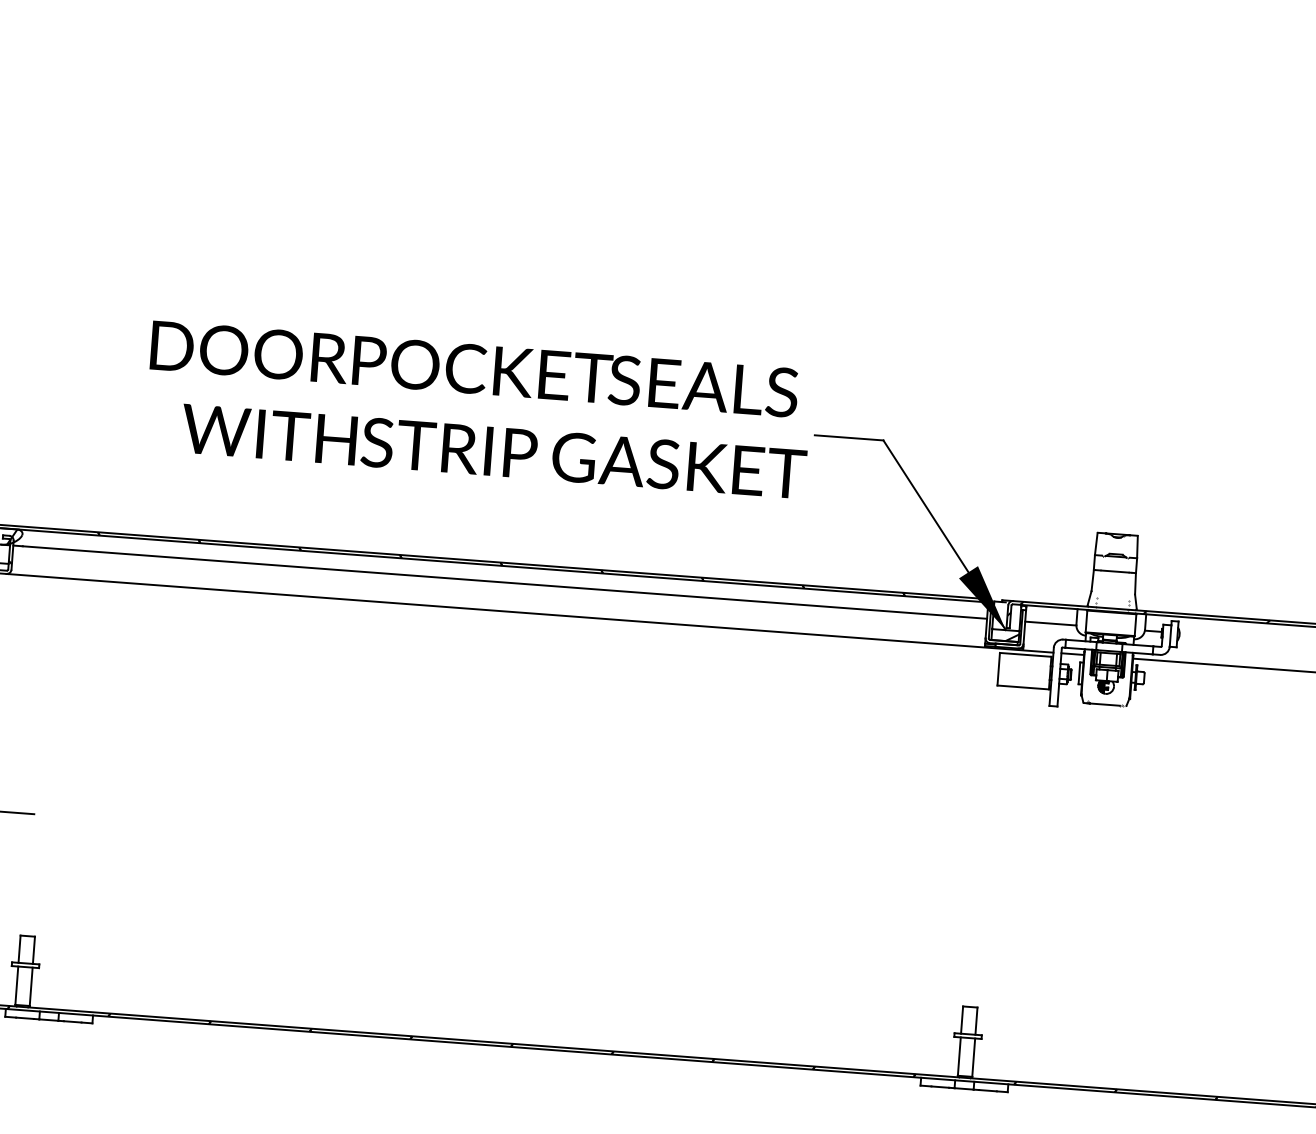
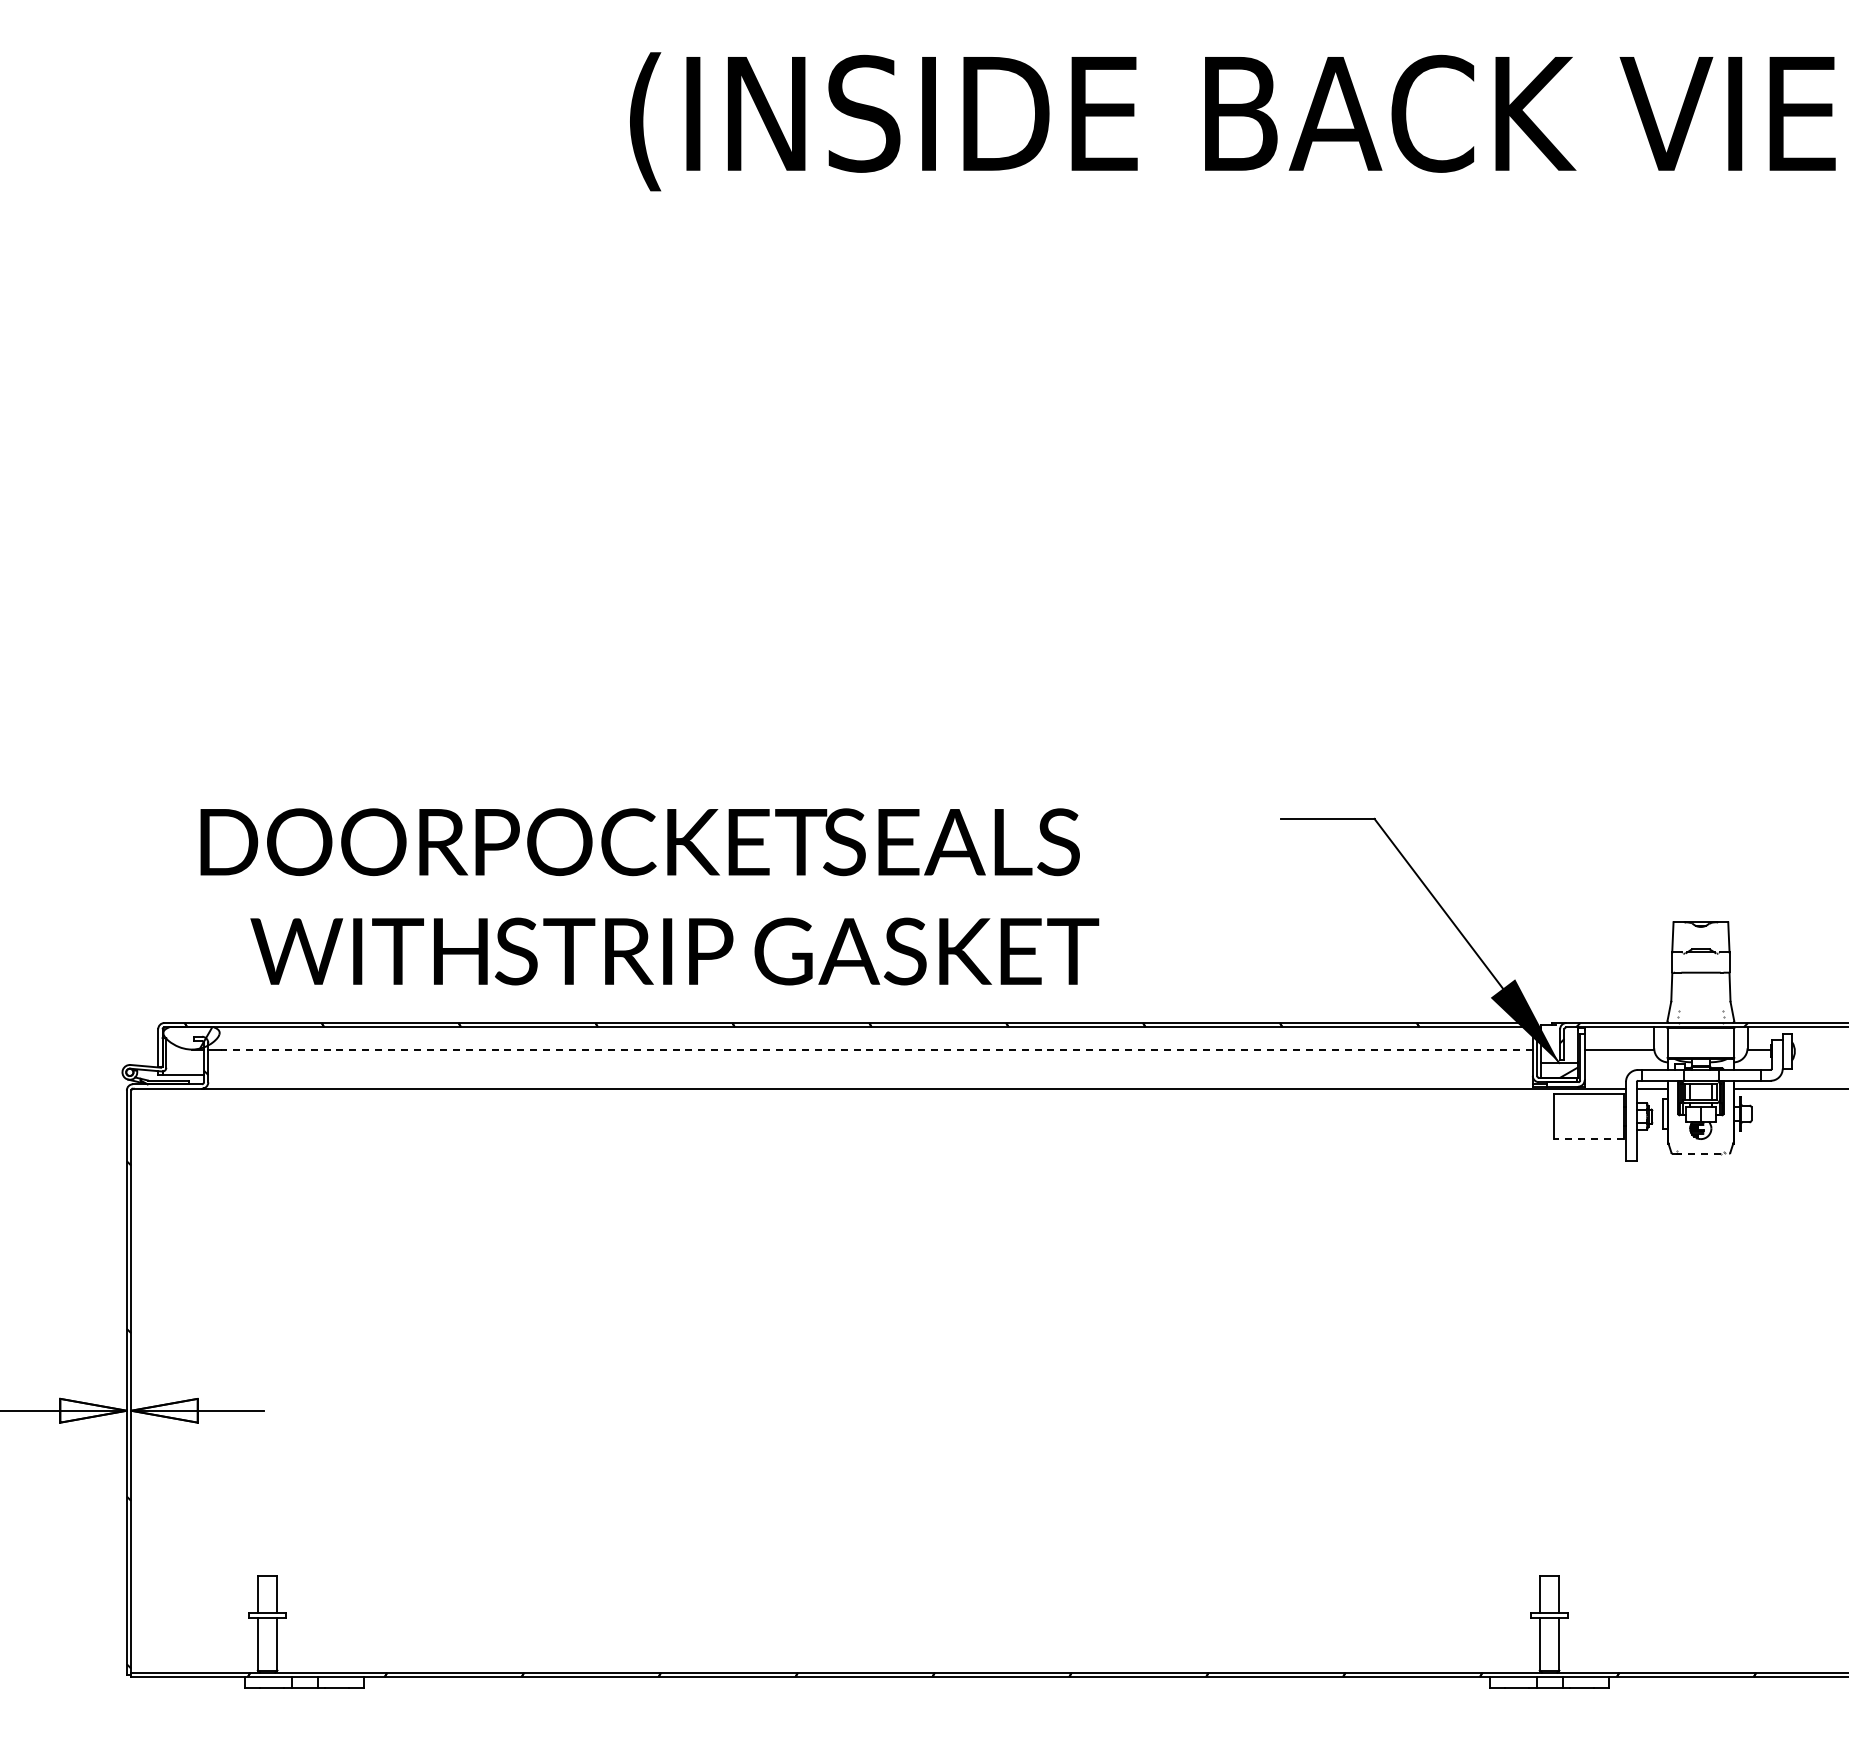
text: (478, 409) -> (649, 896), moved
line: (505, 582) -> (877, 1049), solid -> dashed
line: (1023, 687) -> (1588, 1138), solid -> dashed
line: (1104, 704) -> (1700, 1153), solid -> dashed

